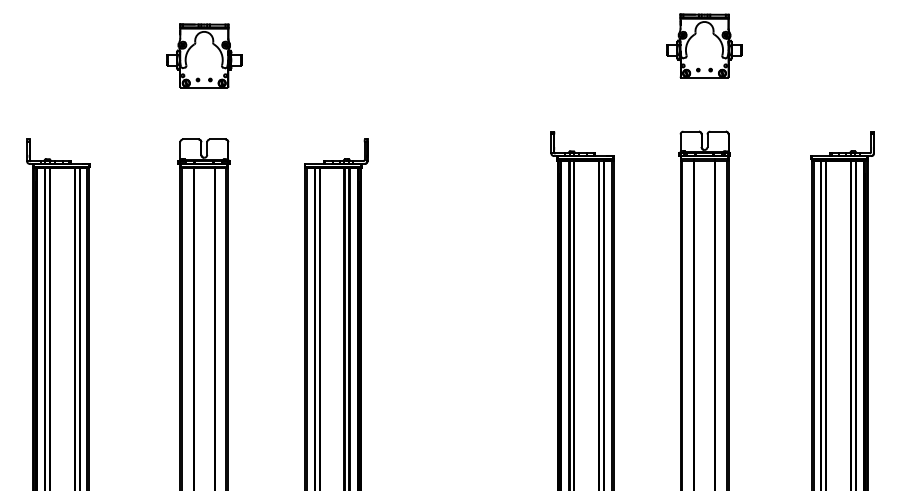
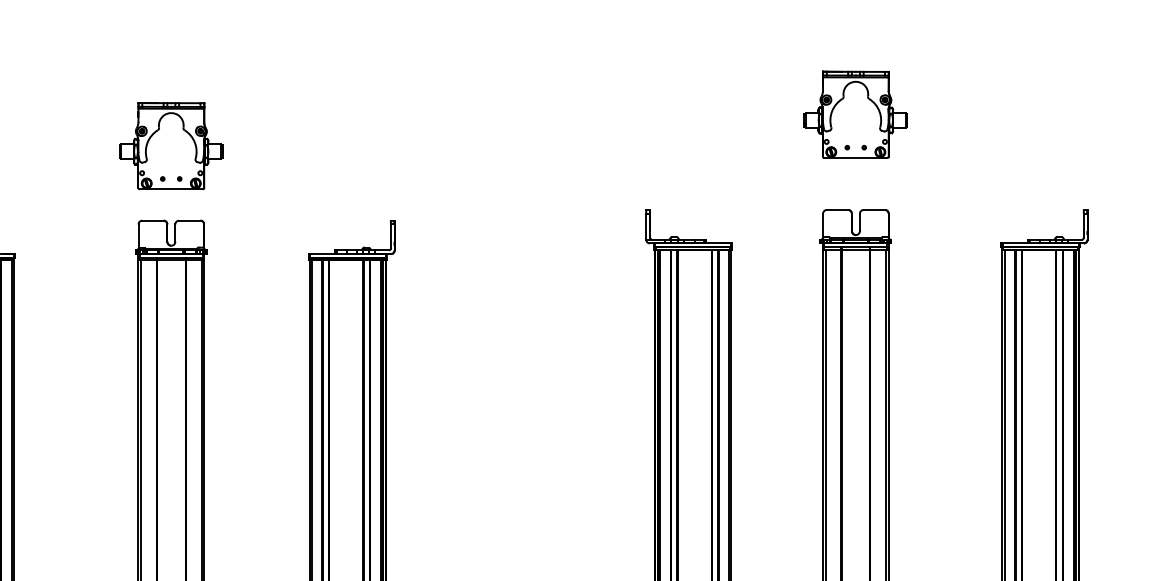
part: (704, 45) -> (855, 113), moved
part: (204, 55) -> (171, 145), moved

